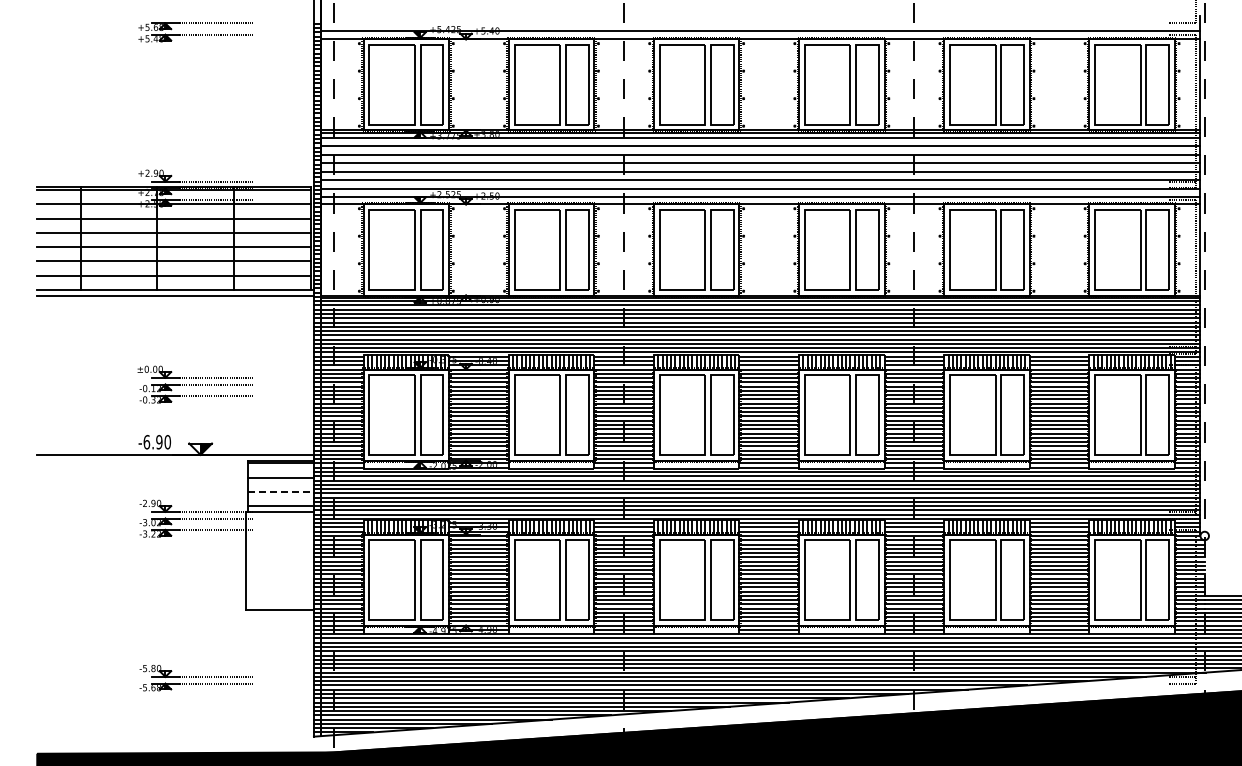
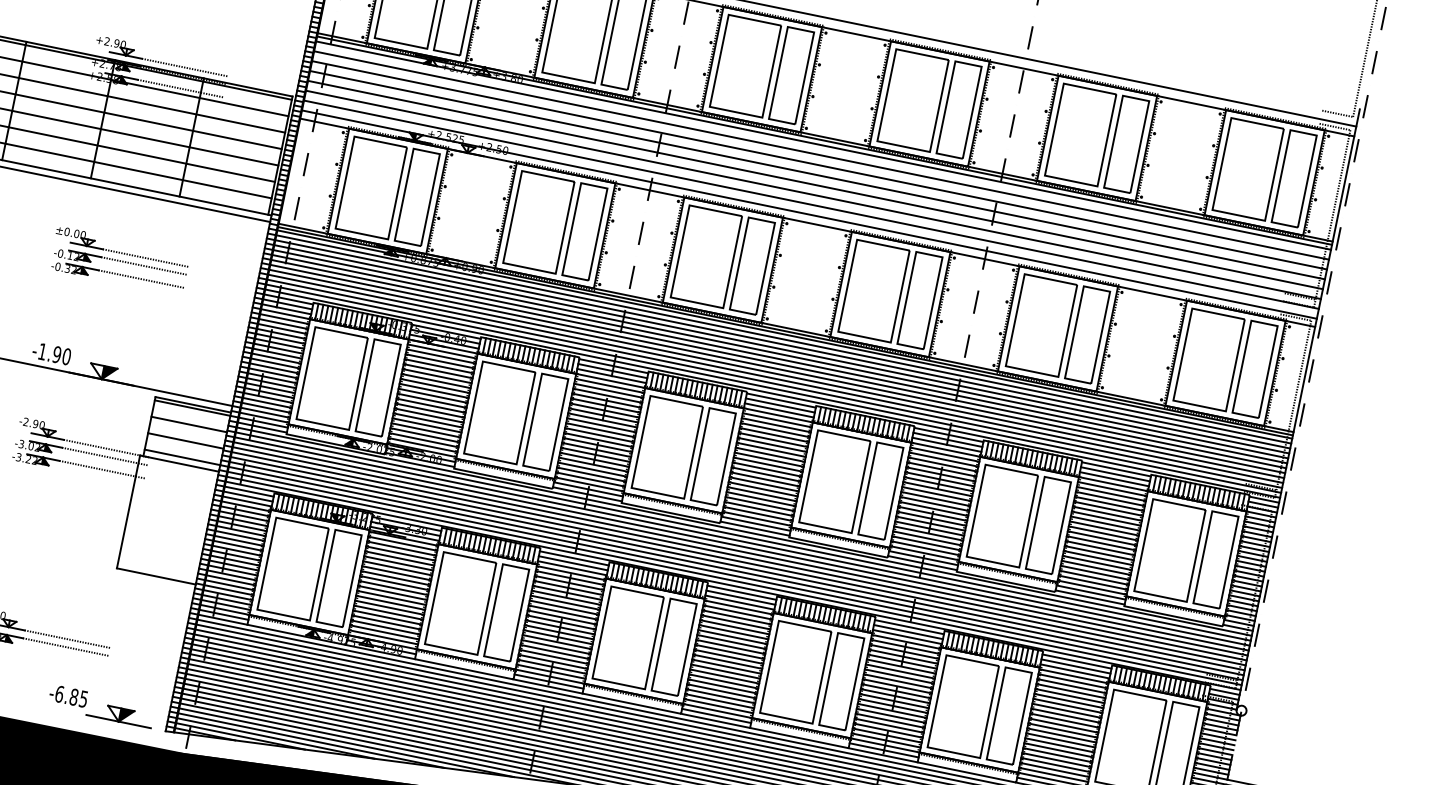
part: (194, 384) -> (118, 260), moved
text: (146, 441) -> (42, 350), -6.90 -> -1.90
line: (281, 491) -> (186, 440), dashed -> solid
part: (256, 726) -> (101, 705), added

